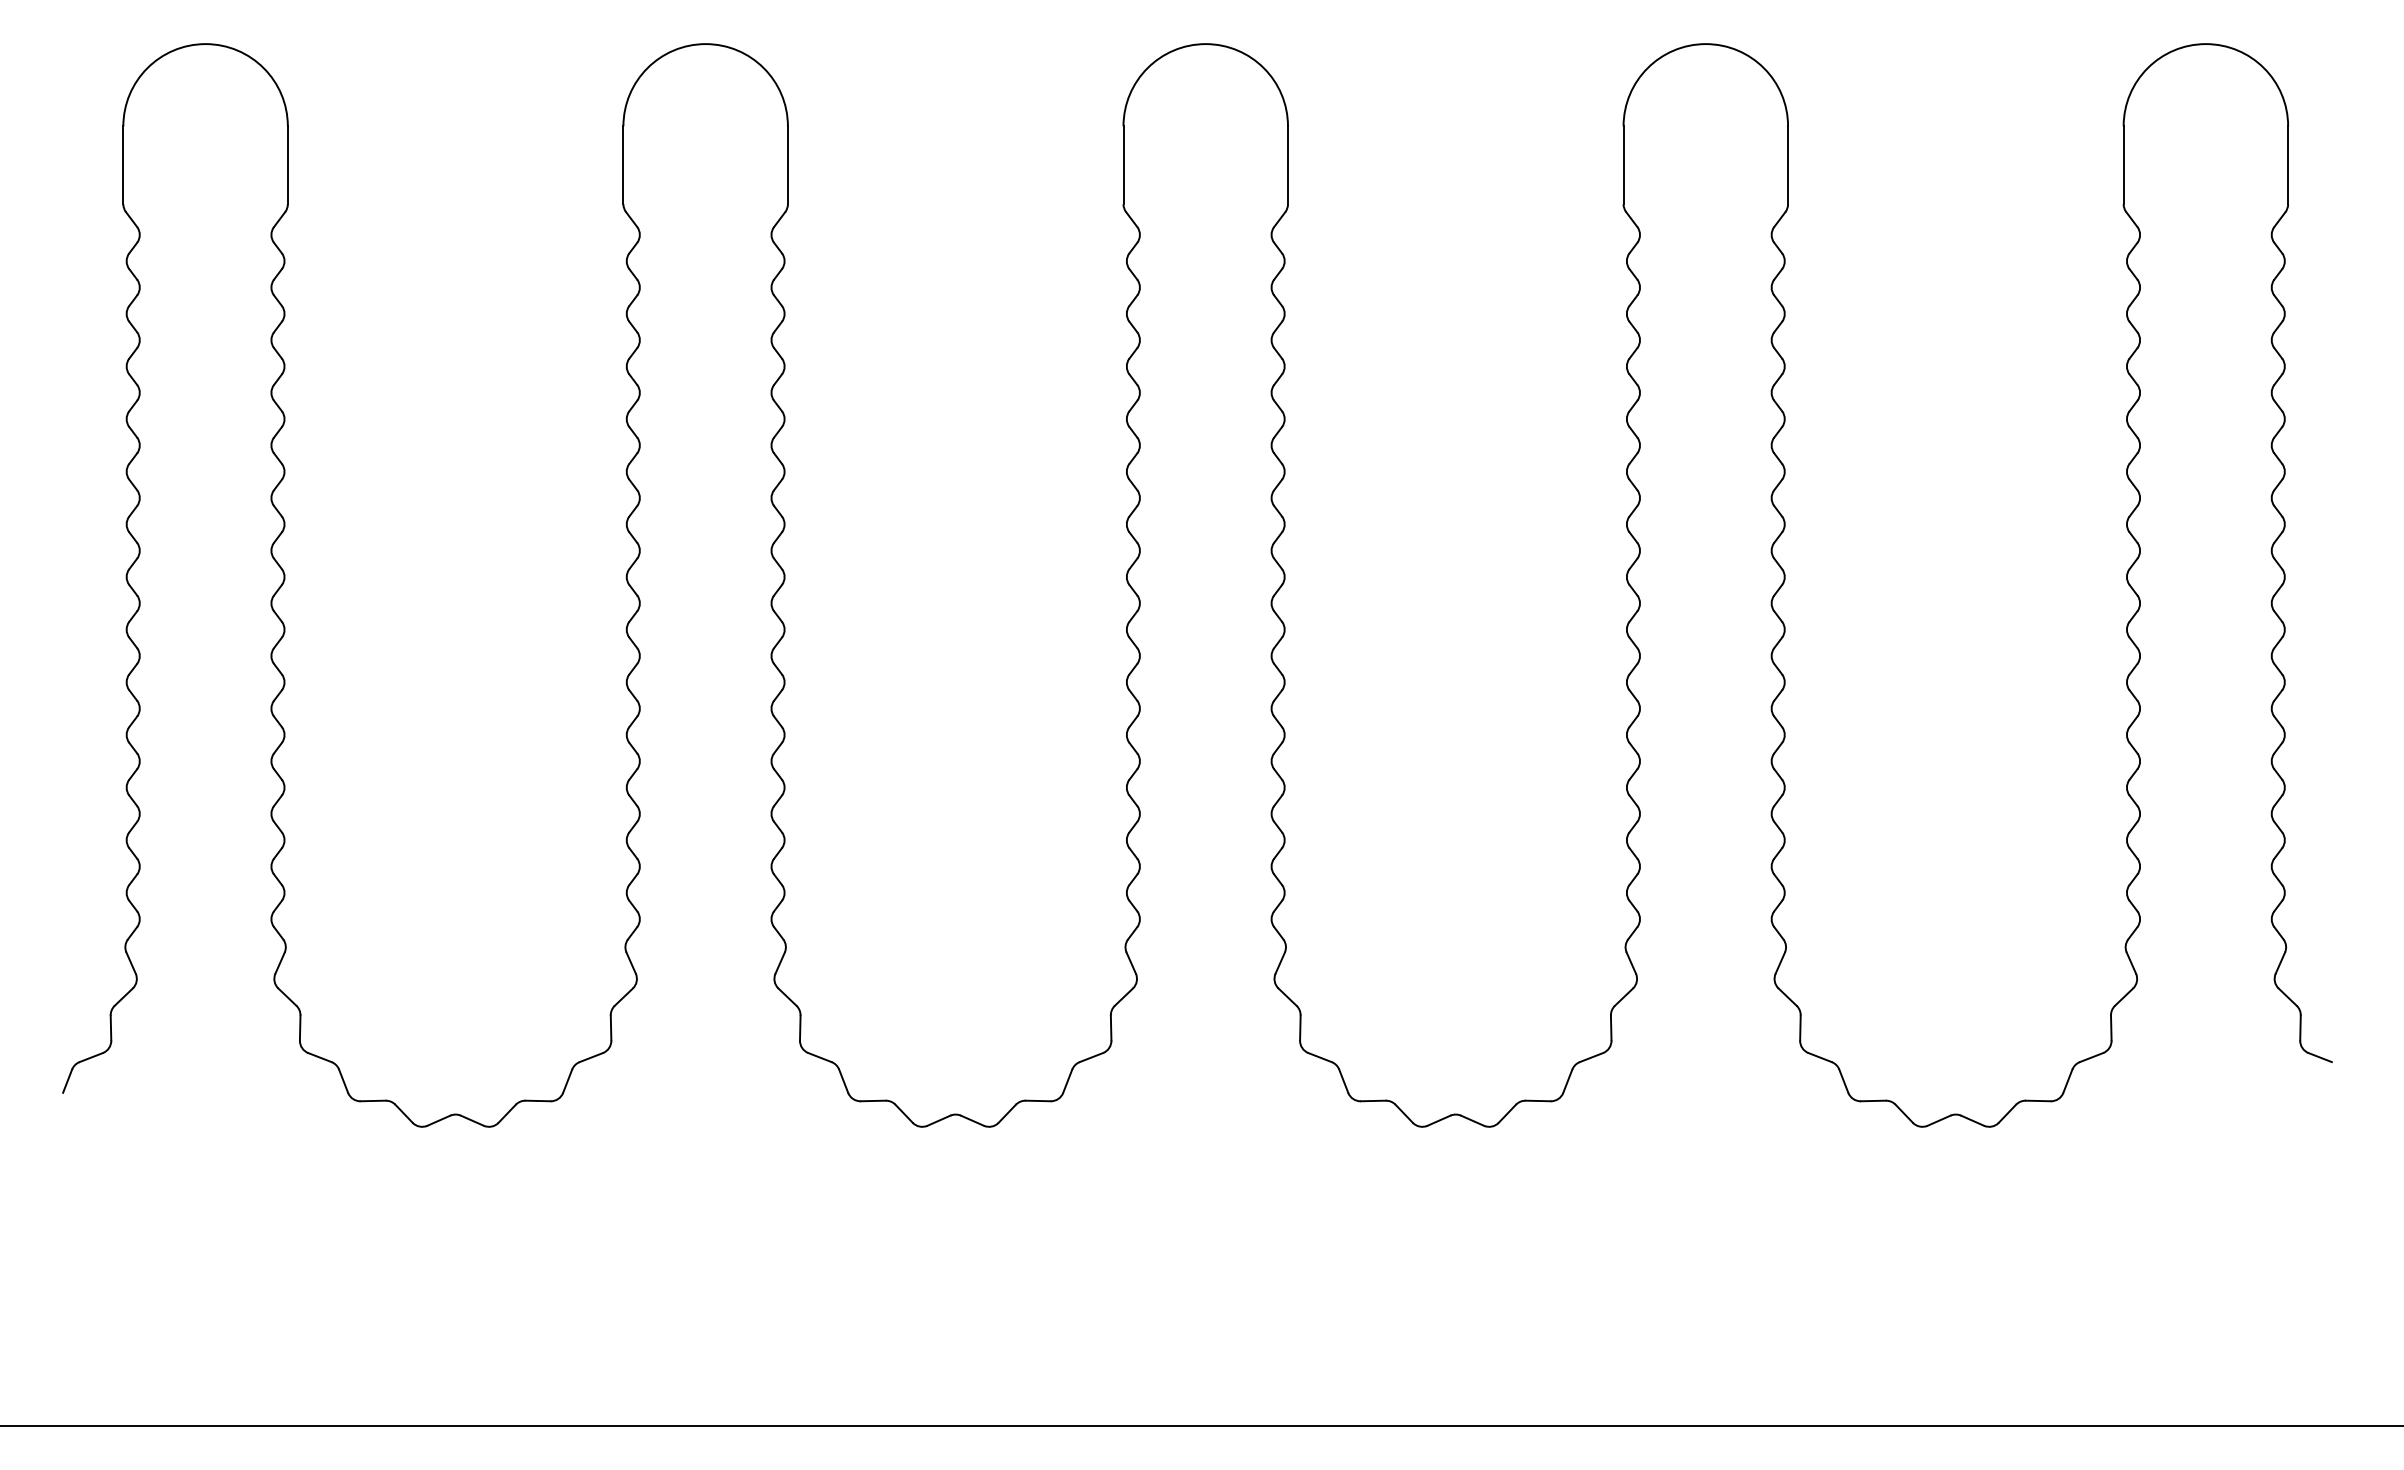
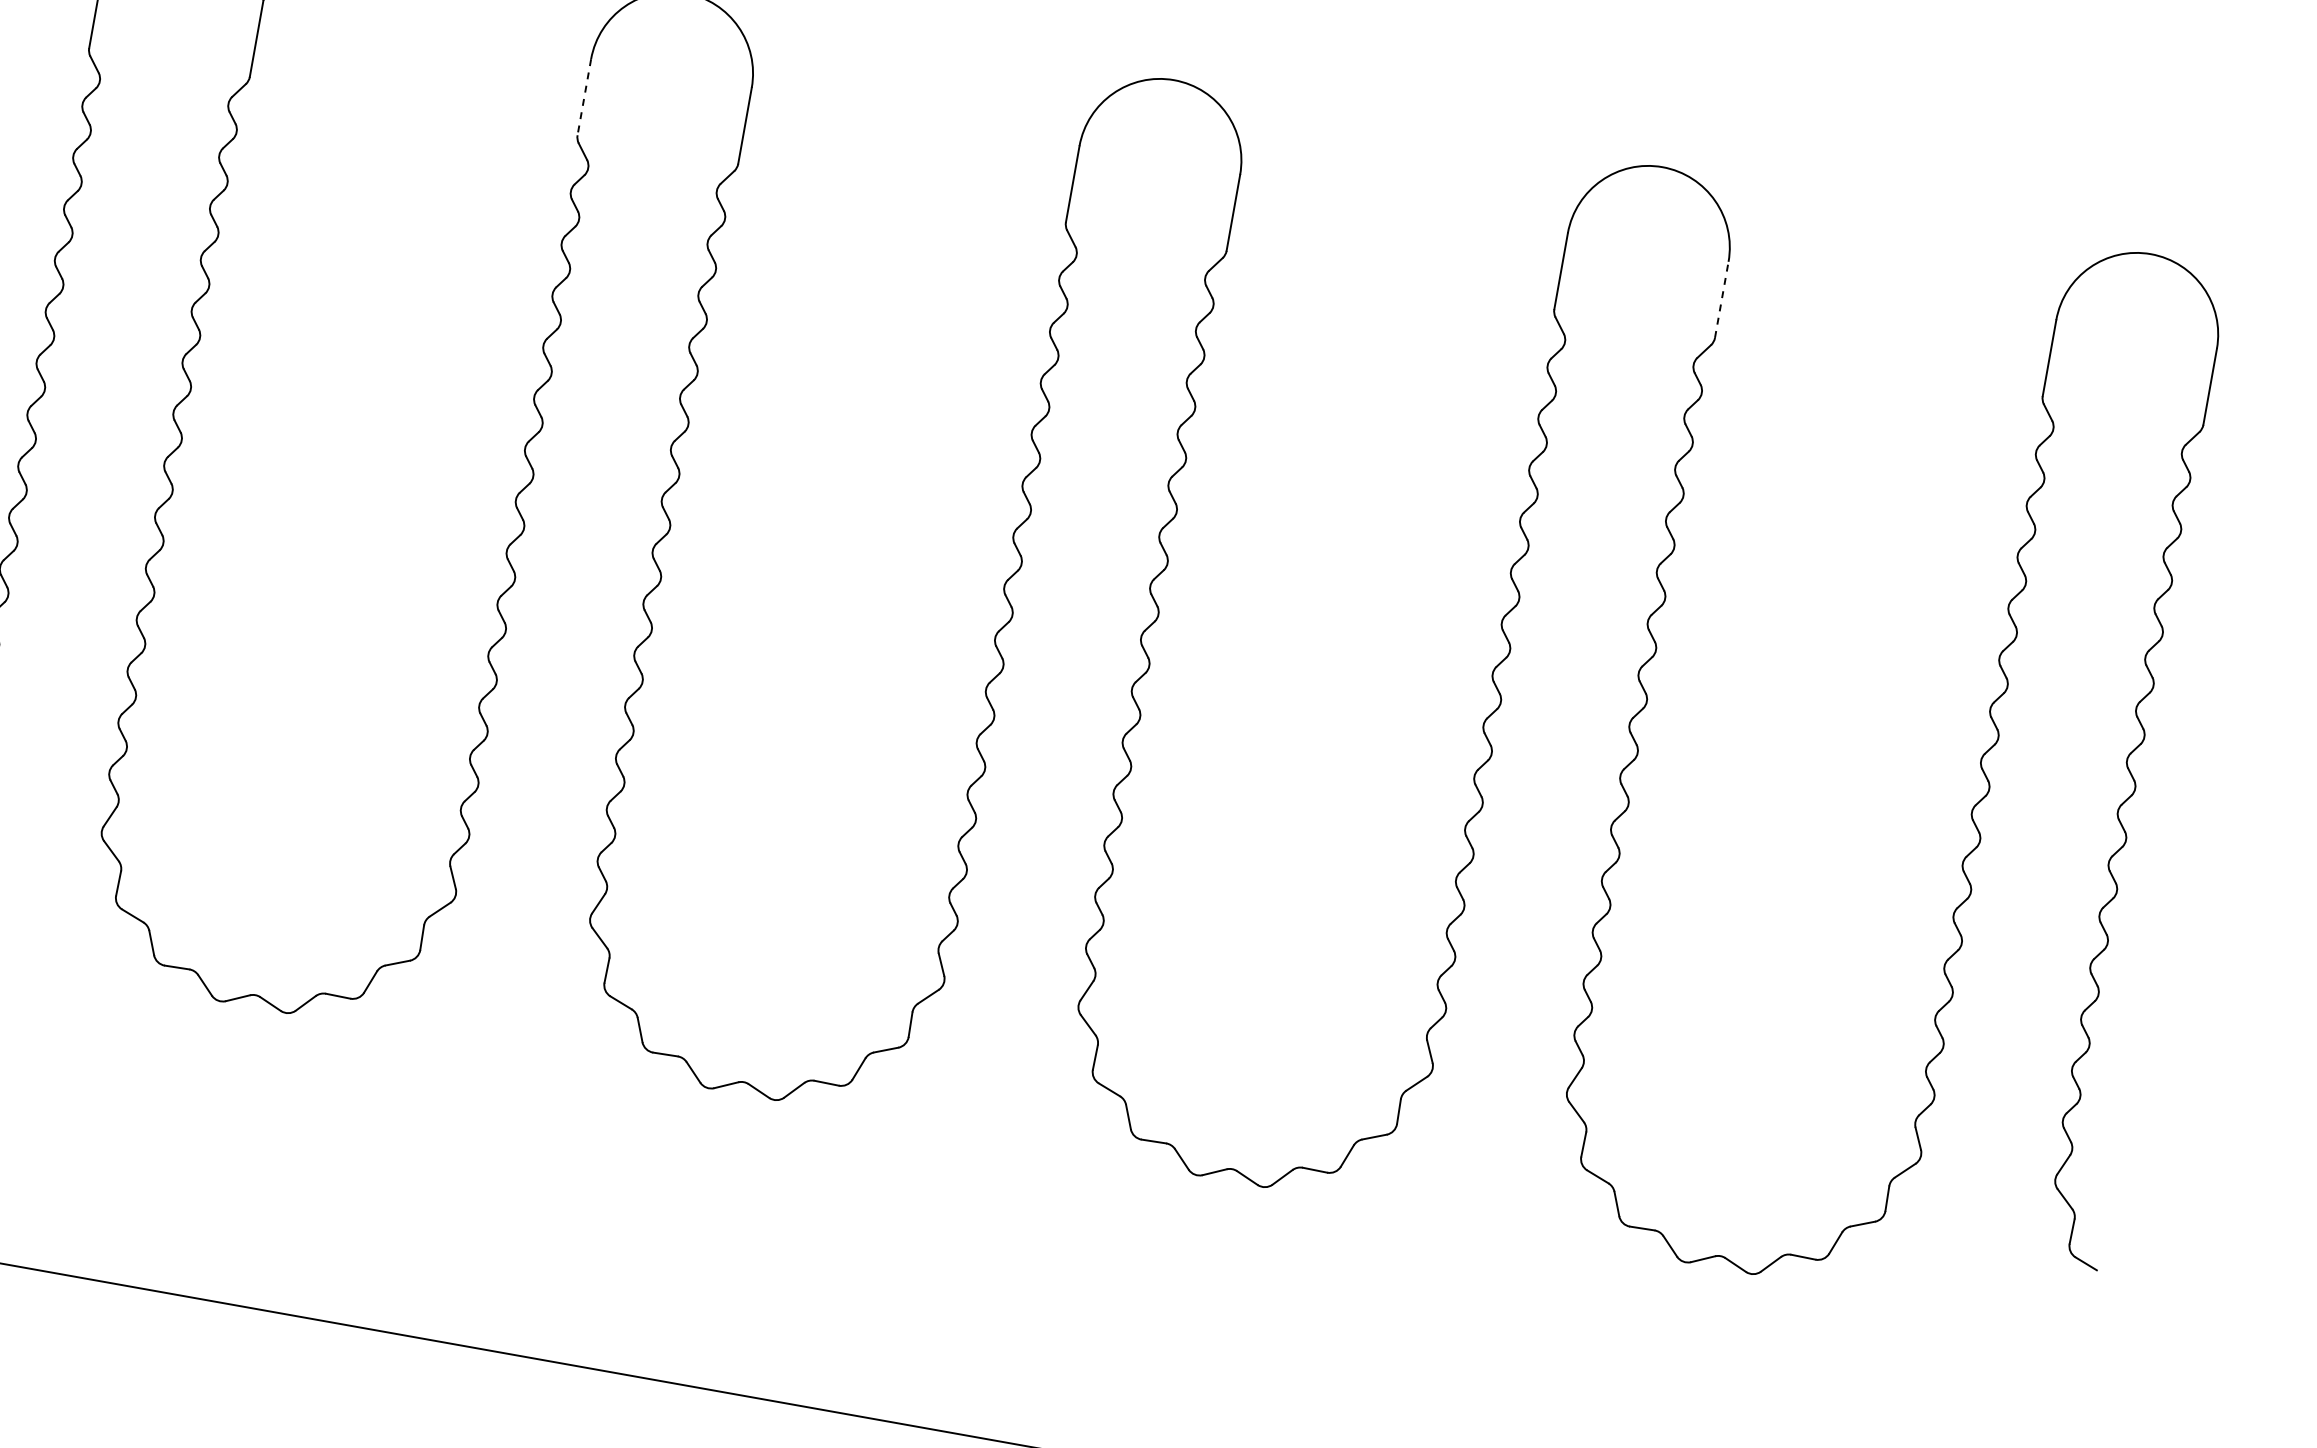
line: (623, 165) -> (584, 97), solid -> dashed
line: (1788, 165) -> (1722, 300), solid -> dashed

